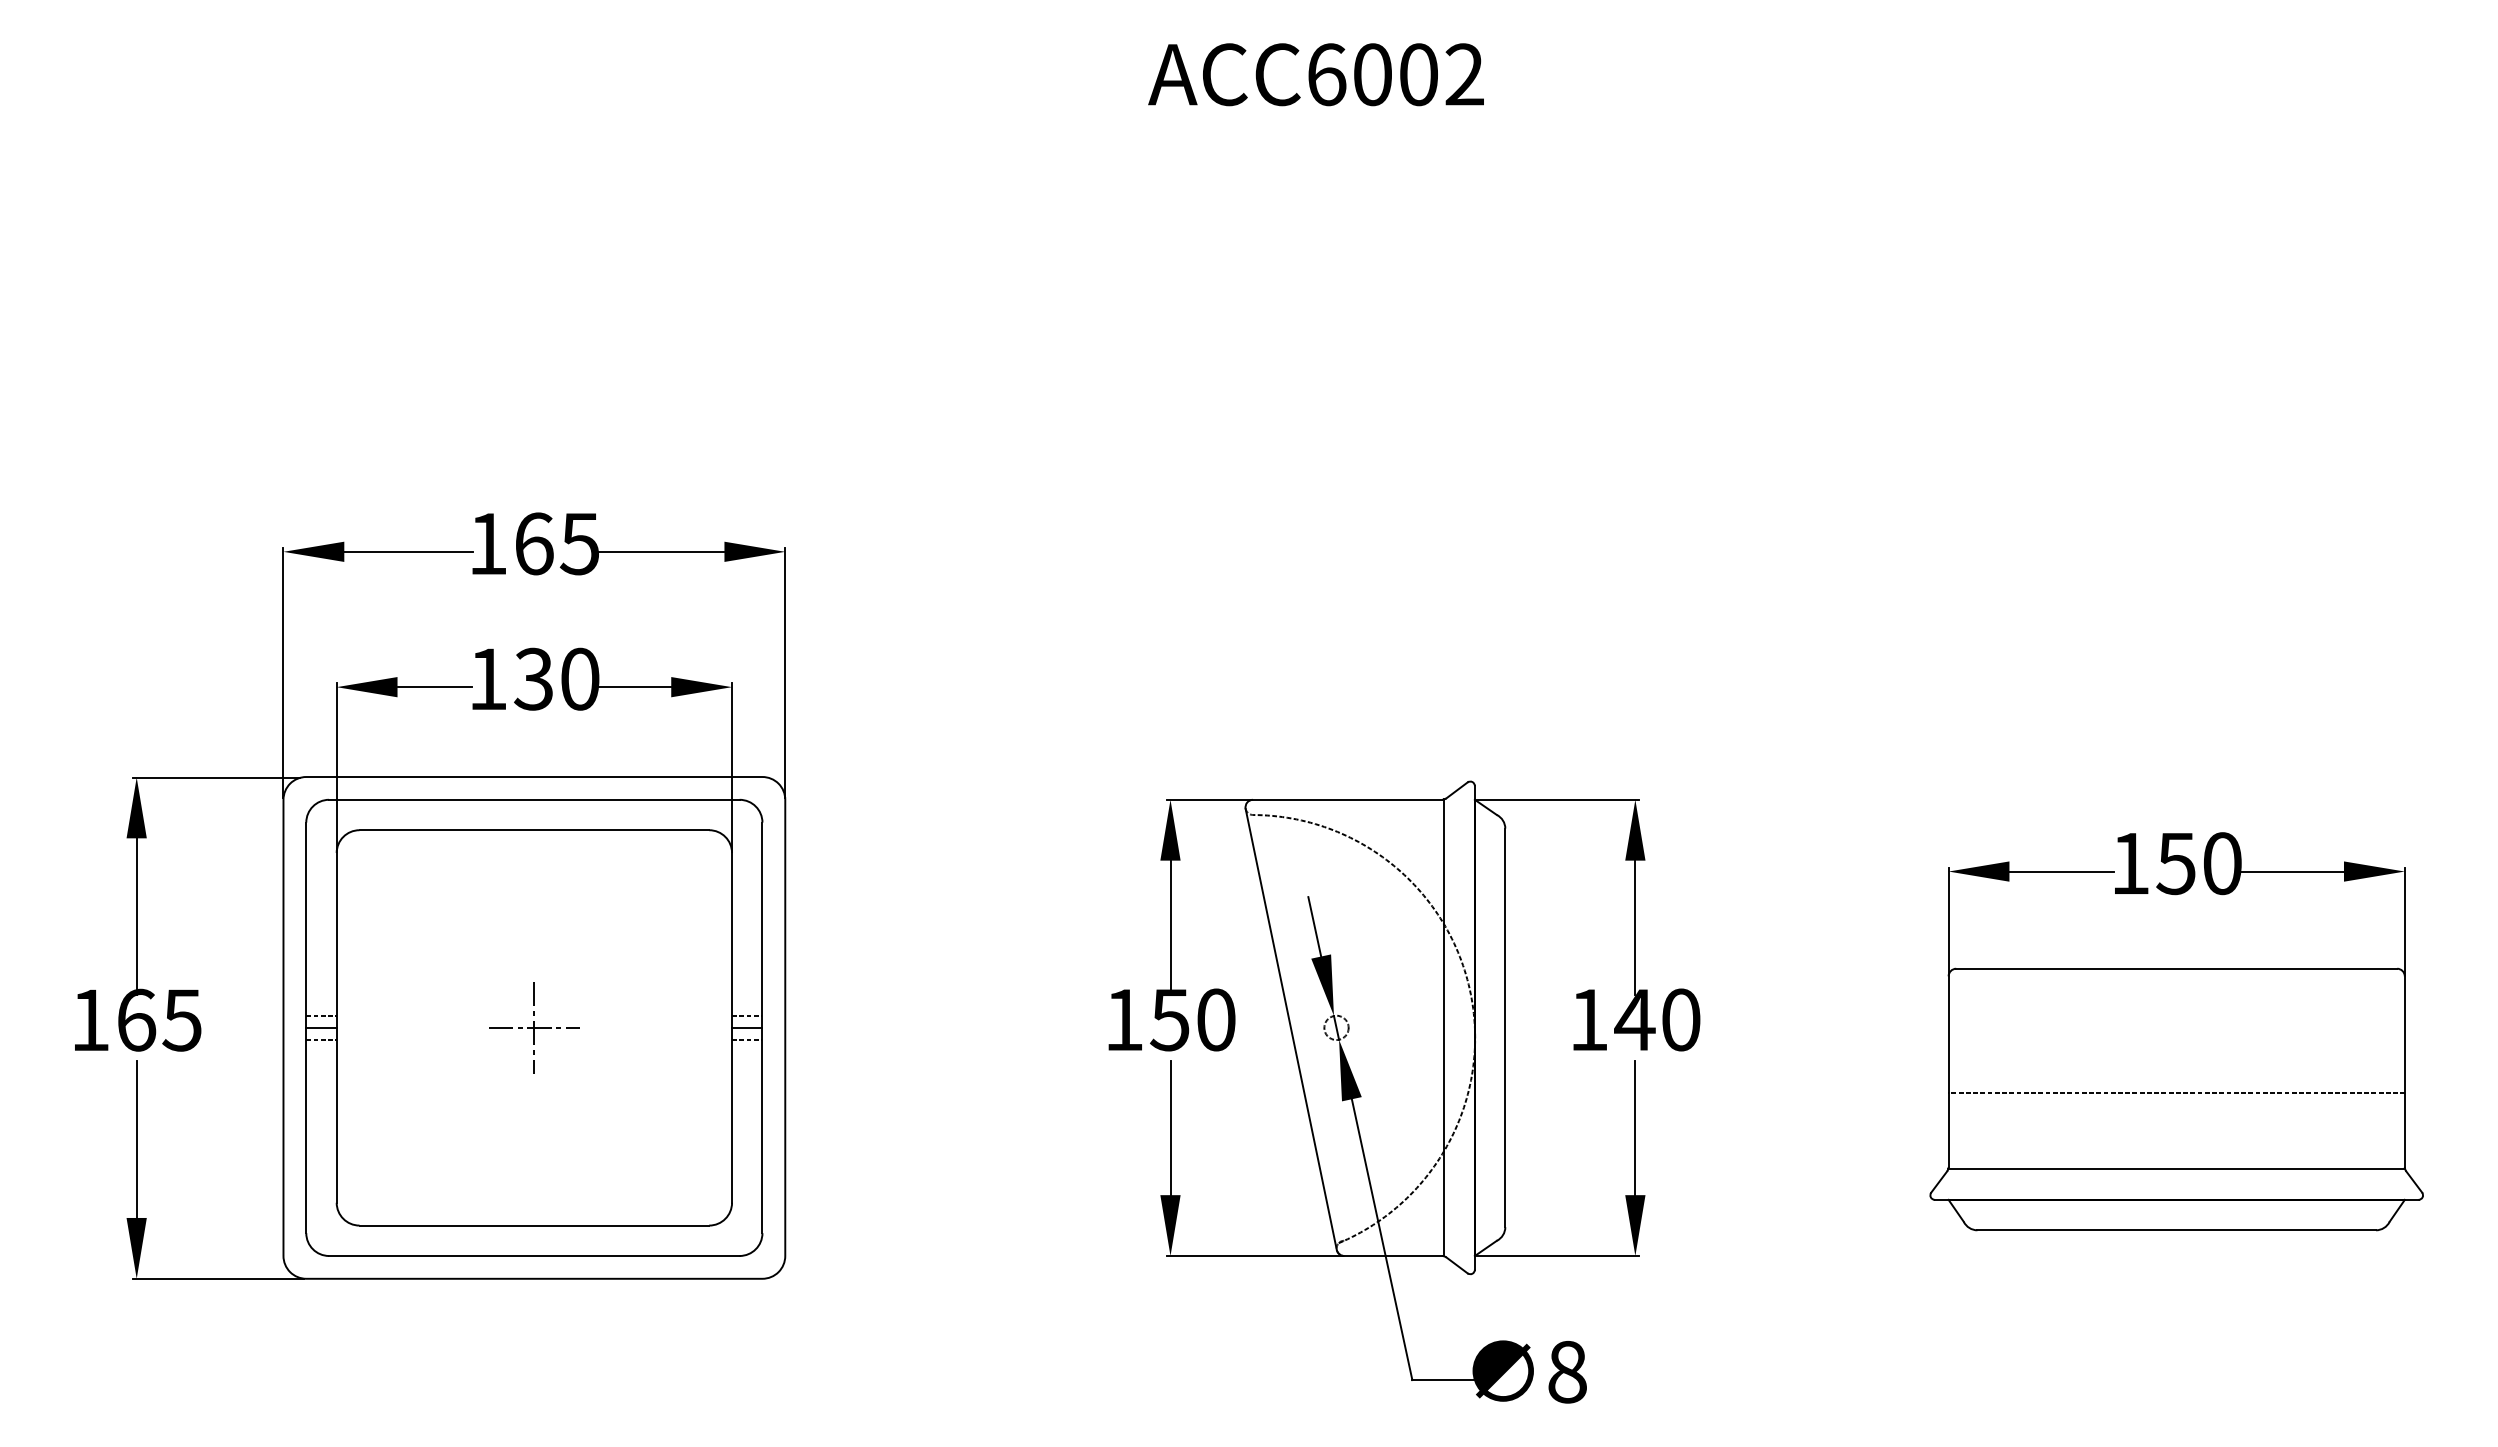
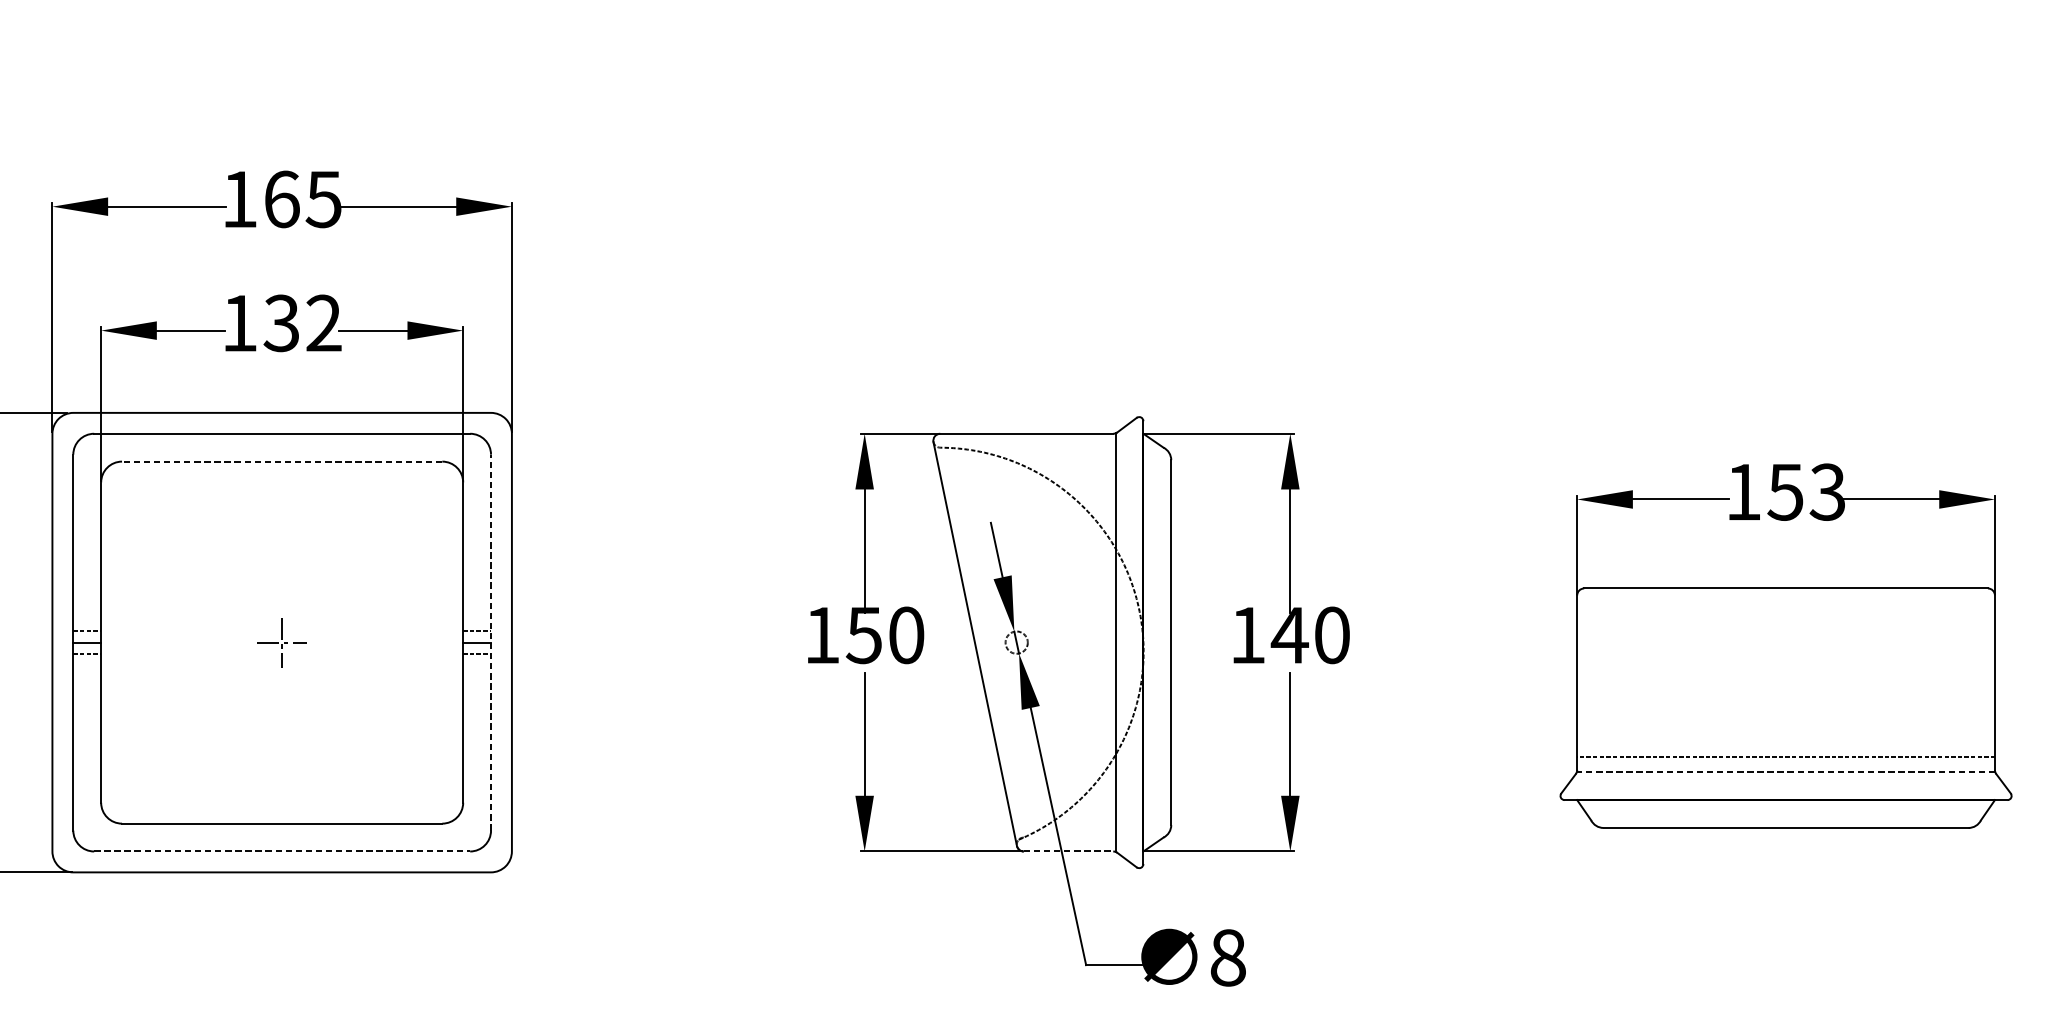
text: (580, 678) -> (324, 322), 130 -> 132
line: (534, 830) -> (282, 461), solid -> dashed
text: (2221, 863) -> (1827, 492), 150 -> 153
part: (534, 1027) -> (282, 642), size x0.6
line: (762, 1027) -> (491, 642), solid -> dashed
line: (2176, 1093) -> (1785, 756), moved
line: (2176, 1169) -> (1785, 772), solid -> dashed
line: (534, 1255) -> (282, 851), solid -> dashed
line: (1393, 1255) -> (1068, 851), solid -> dashed

